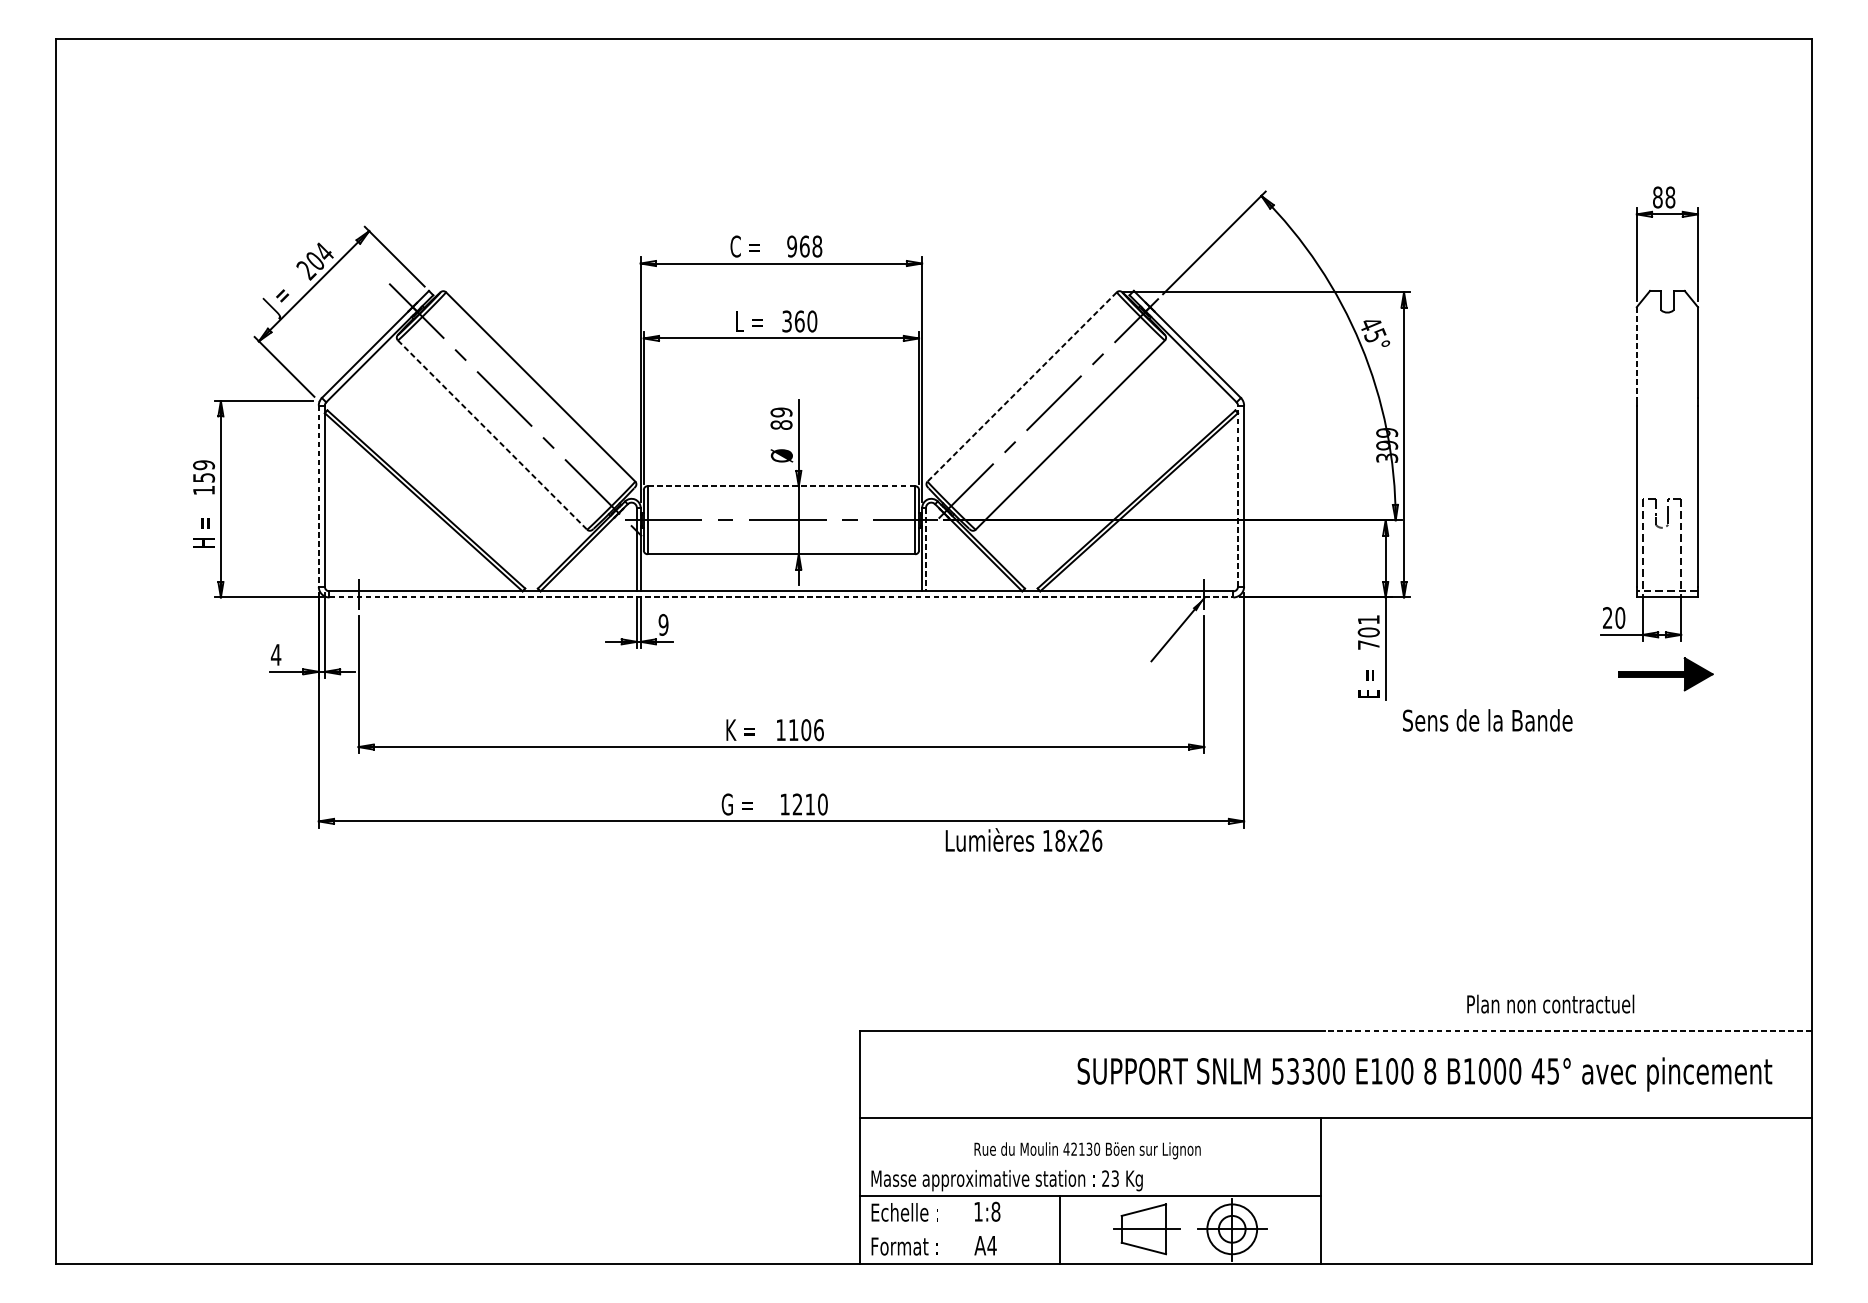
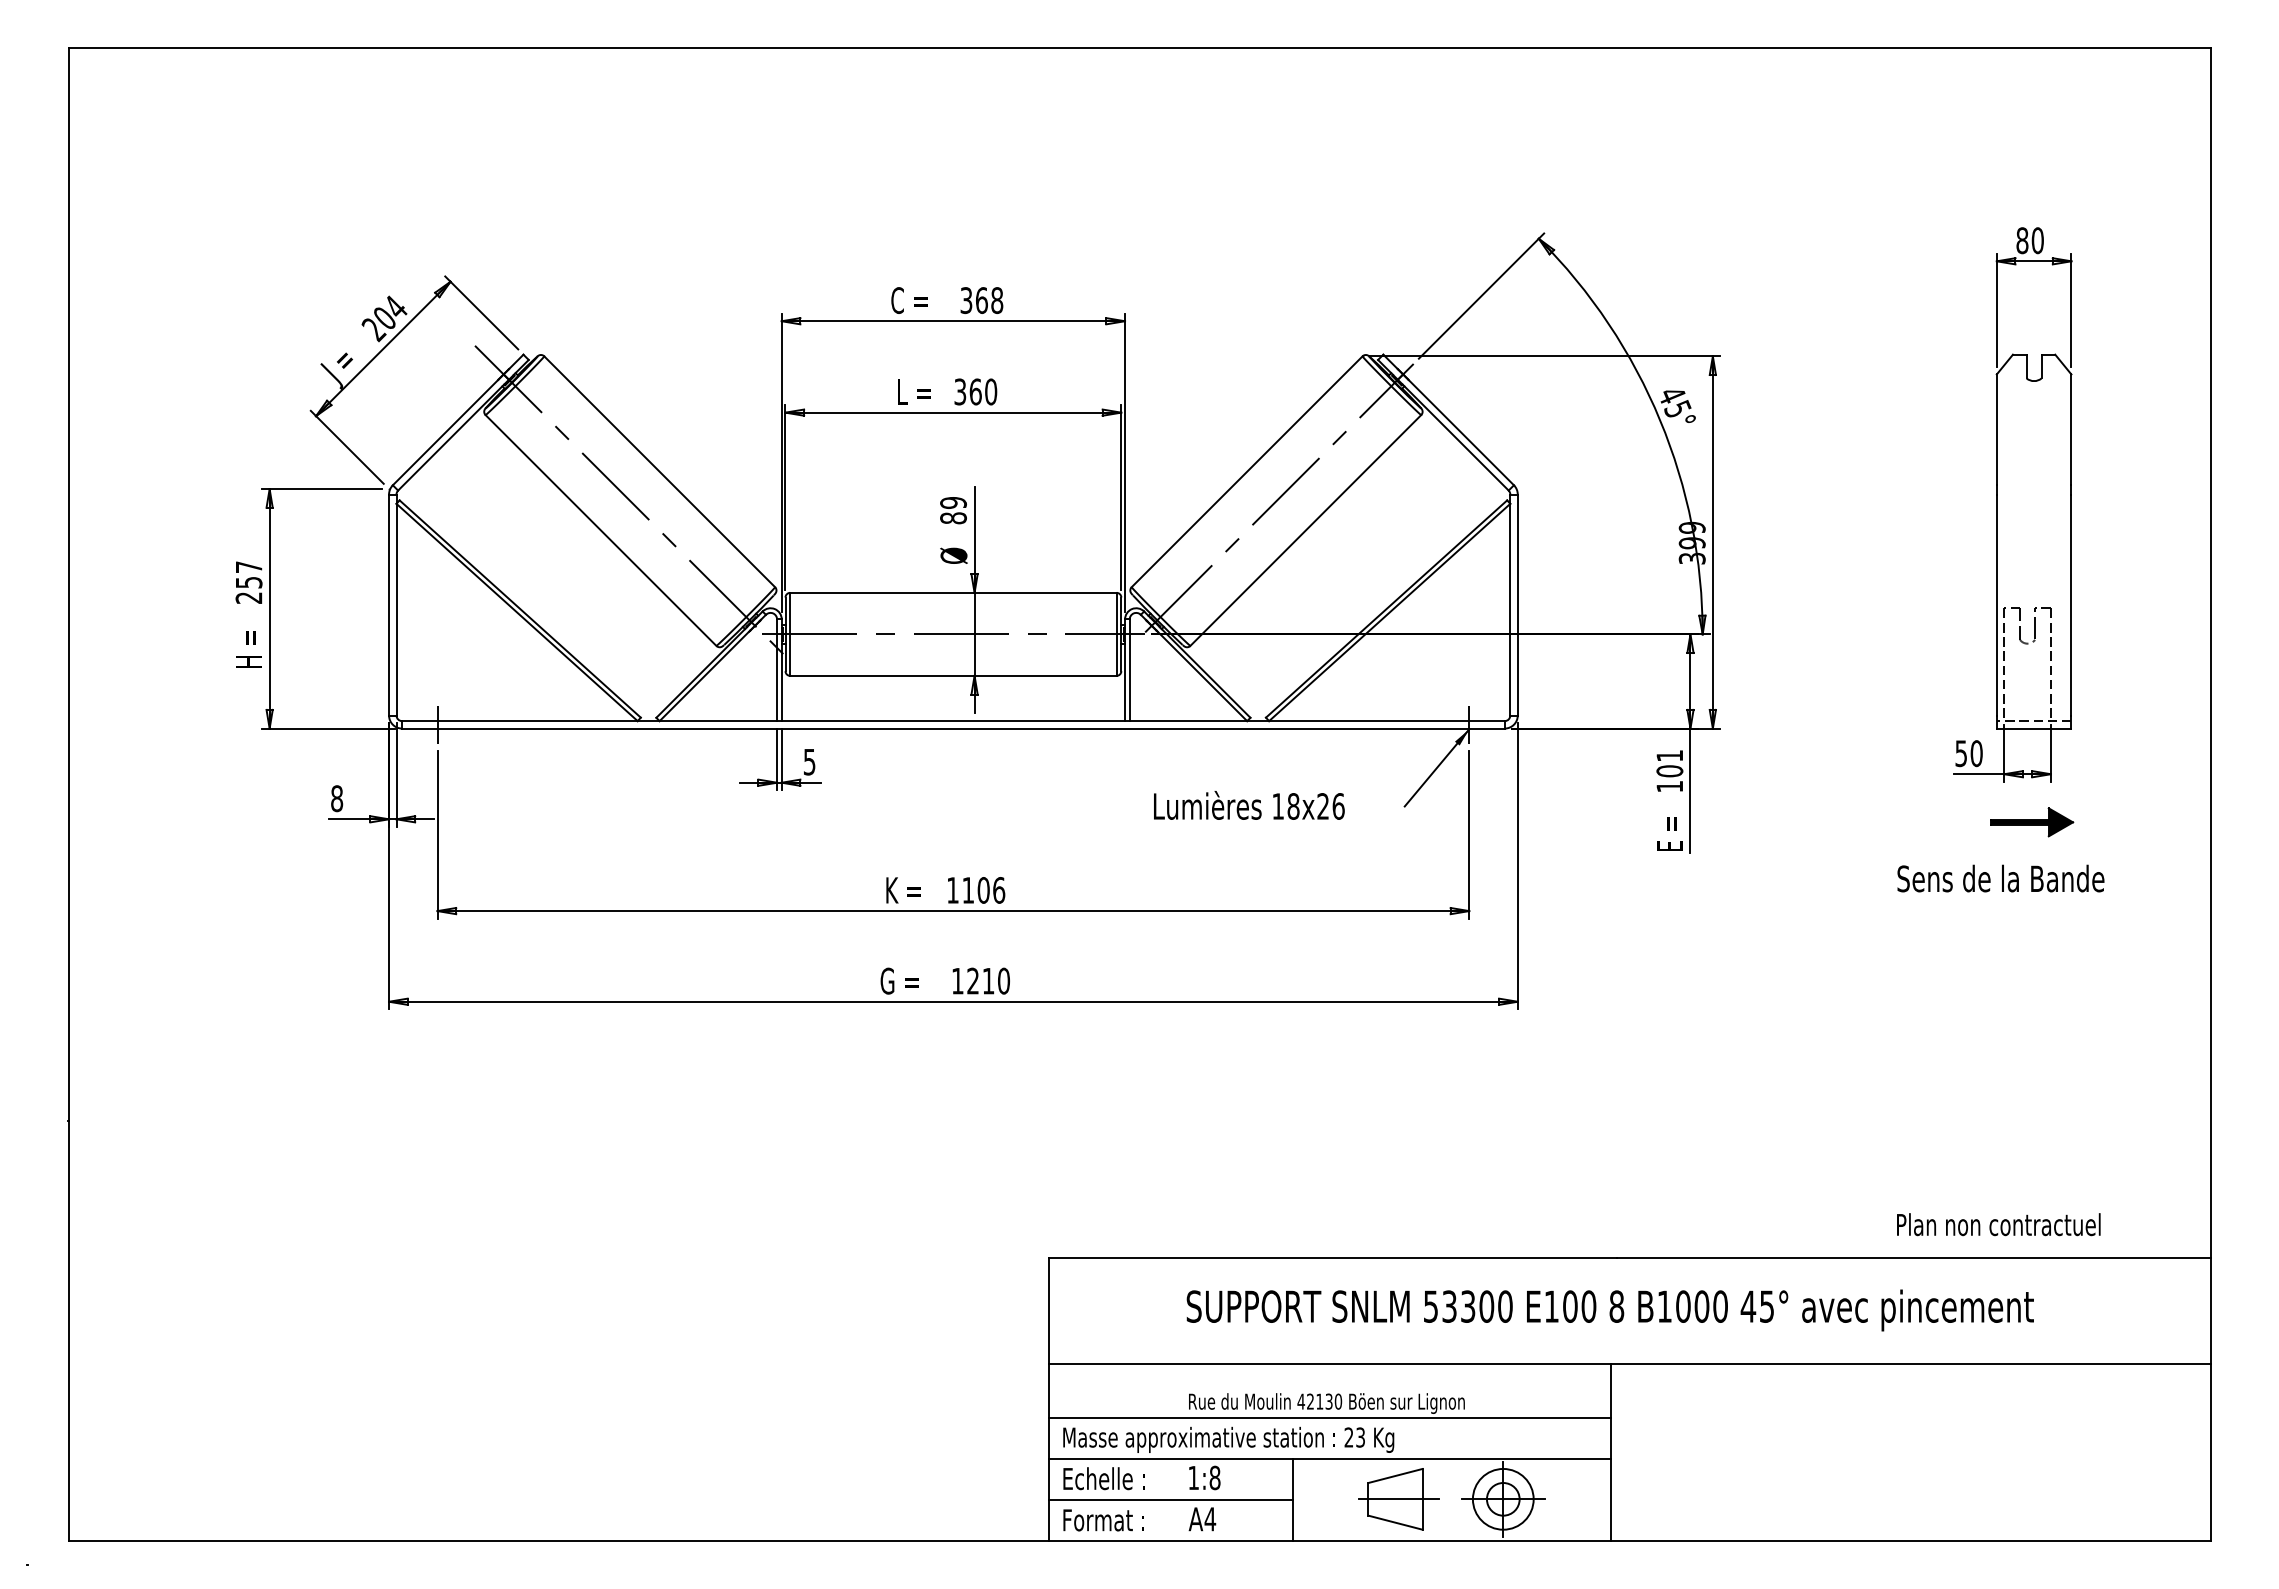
text: (1670, 197) -> (2037, 240), 88 -> 80
text: (792, 246) -> (966, 300), 968 -> 368
line: (1636, 353) -> (1996, 430), dashed -> solid
line: (1021, 387) -> (1246, 472), dashed -> solid
line: (492, 435) -> (601, 530), dashed -> solid
text: (203, 477) -> (248, 582), 159 -> 257
line: (780, 485) -> (952, 592), dashed -> solid
line: (319, 496) -> (389, 605), dashed -> solid
line: (1238, 496) -> (1510, 605), dashed -> solid
line: (925, 549) -> (1129, 670), dashed -> solid
line: (781, 597) -> (953, 728), dashed -> solid
text: (1607, 617) -> (1960, 753), 20 -> 50
text: (663, 624) -> (809, 761), 9 -> 5
text: (1368, 644) -> (1669, 786), 701 -> 101
text: (275, 654) -> (336, 798), 4 -> 8
part: (1666, 674) -> (2032, 822), size x0.71
text: (1487, 720) -> (2000, 878), moved
text: (1024, 840) -> (1249, 805), moved
text: (1550, 1004) -> (1998, 1224), moved
line: (1568, 1031) -> (1913, 1257), dashed -> solid
text: (1424, 1074) -> (1609, 1310), moved
line: (1090, 1163) -> (1330, 1418), added
line: (959, 1230) -> (1170, 1500), added

